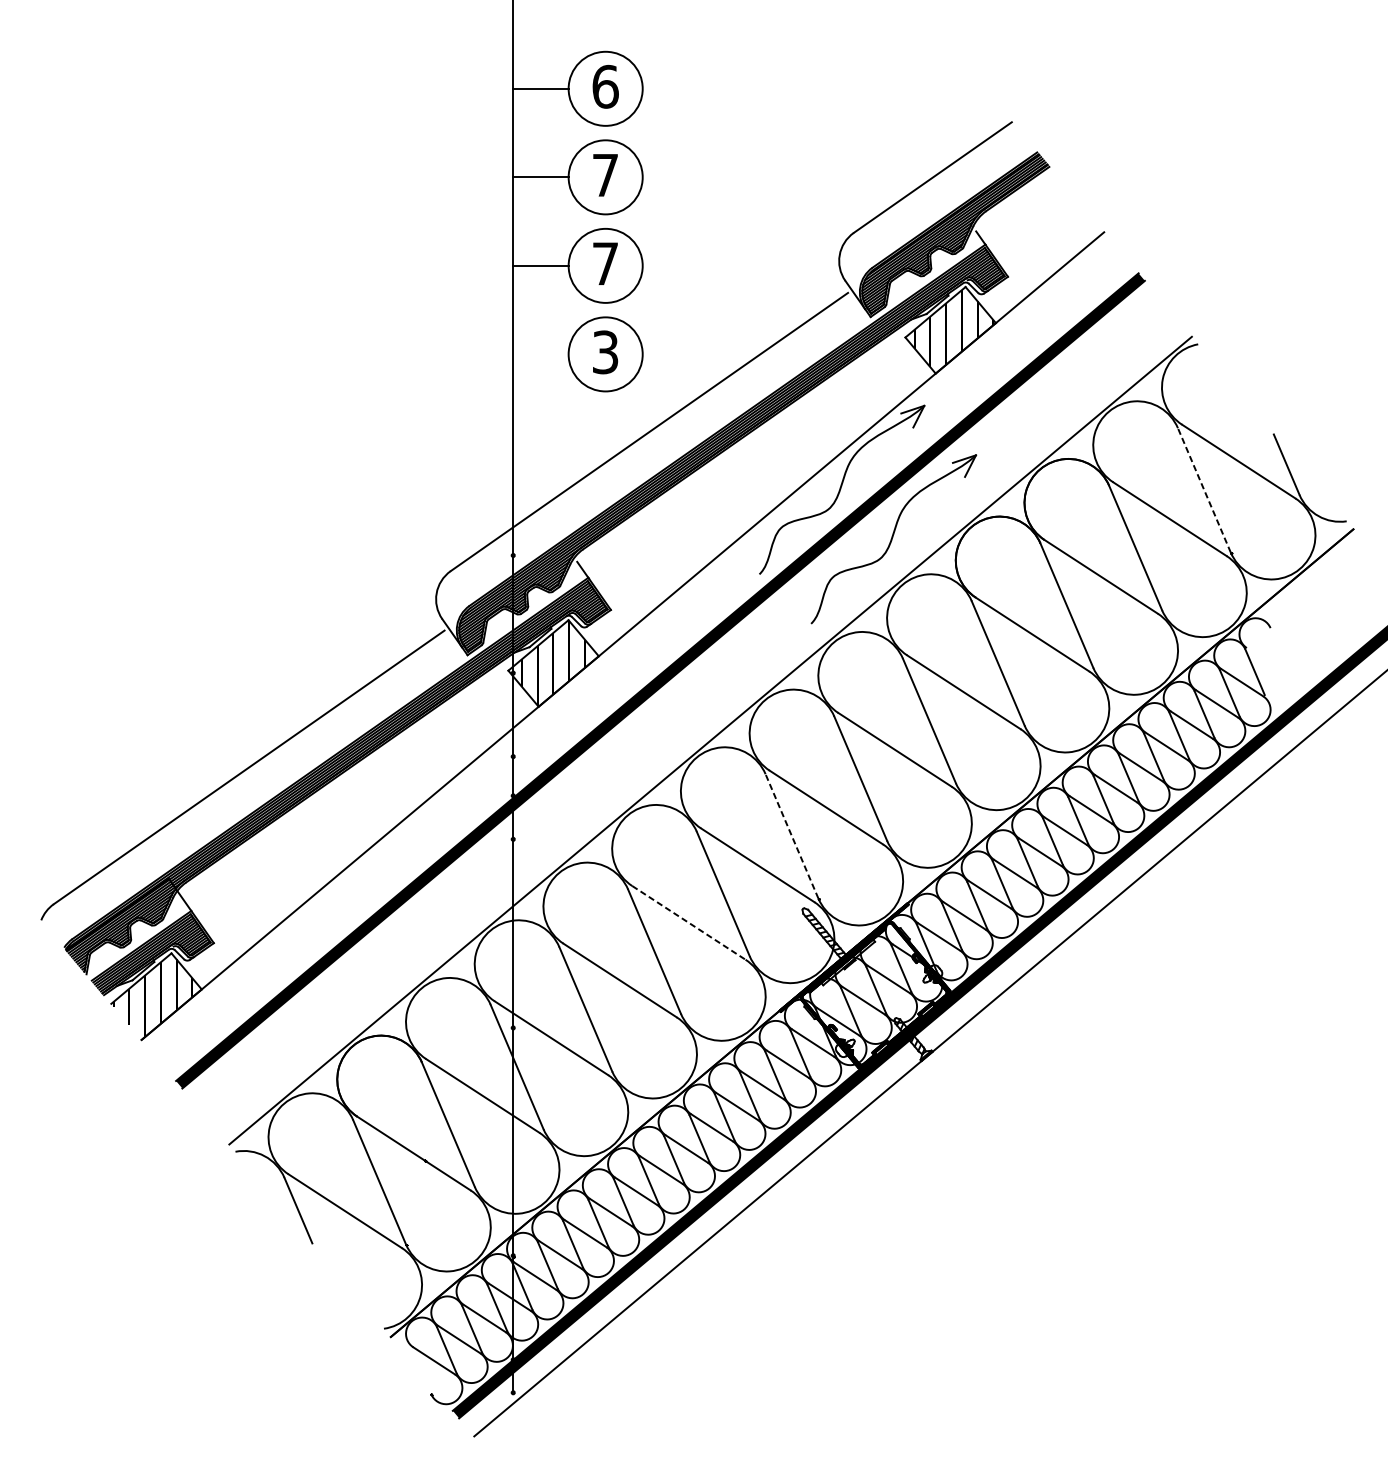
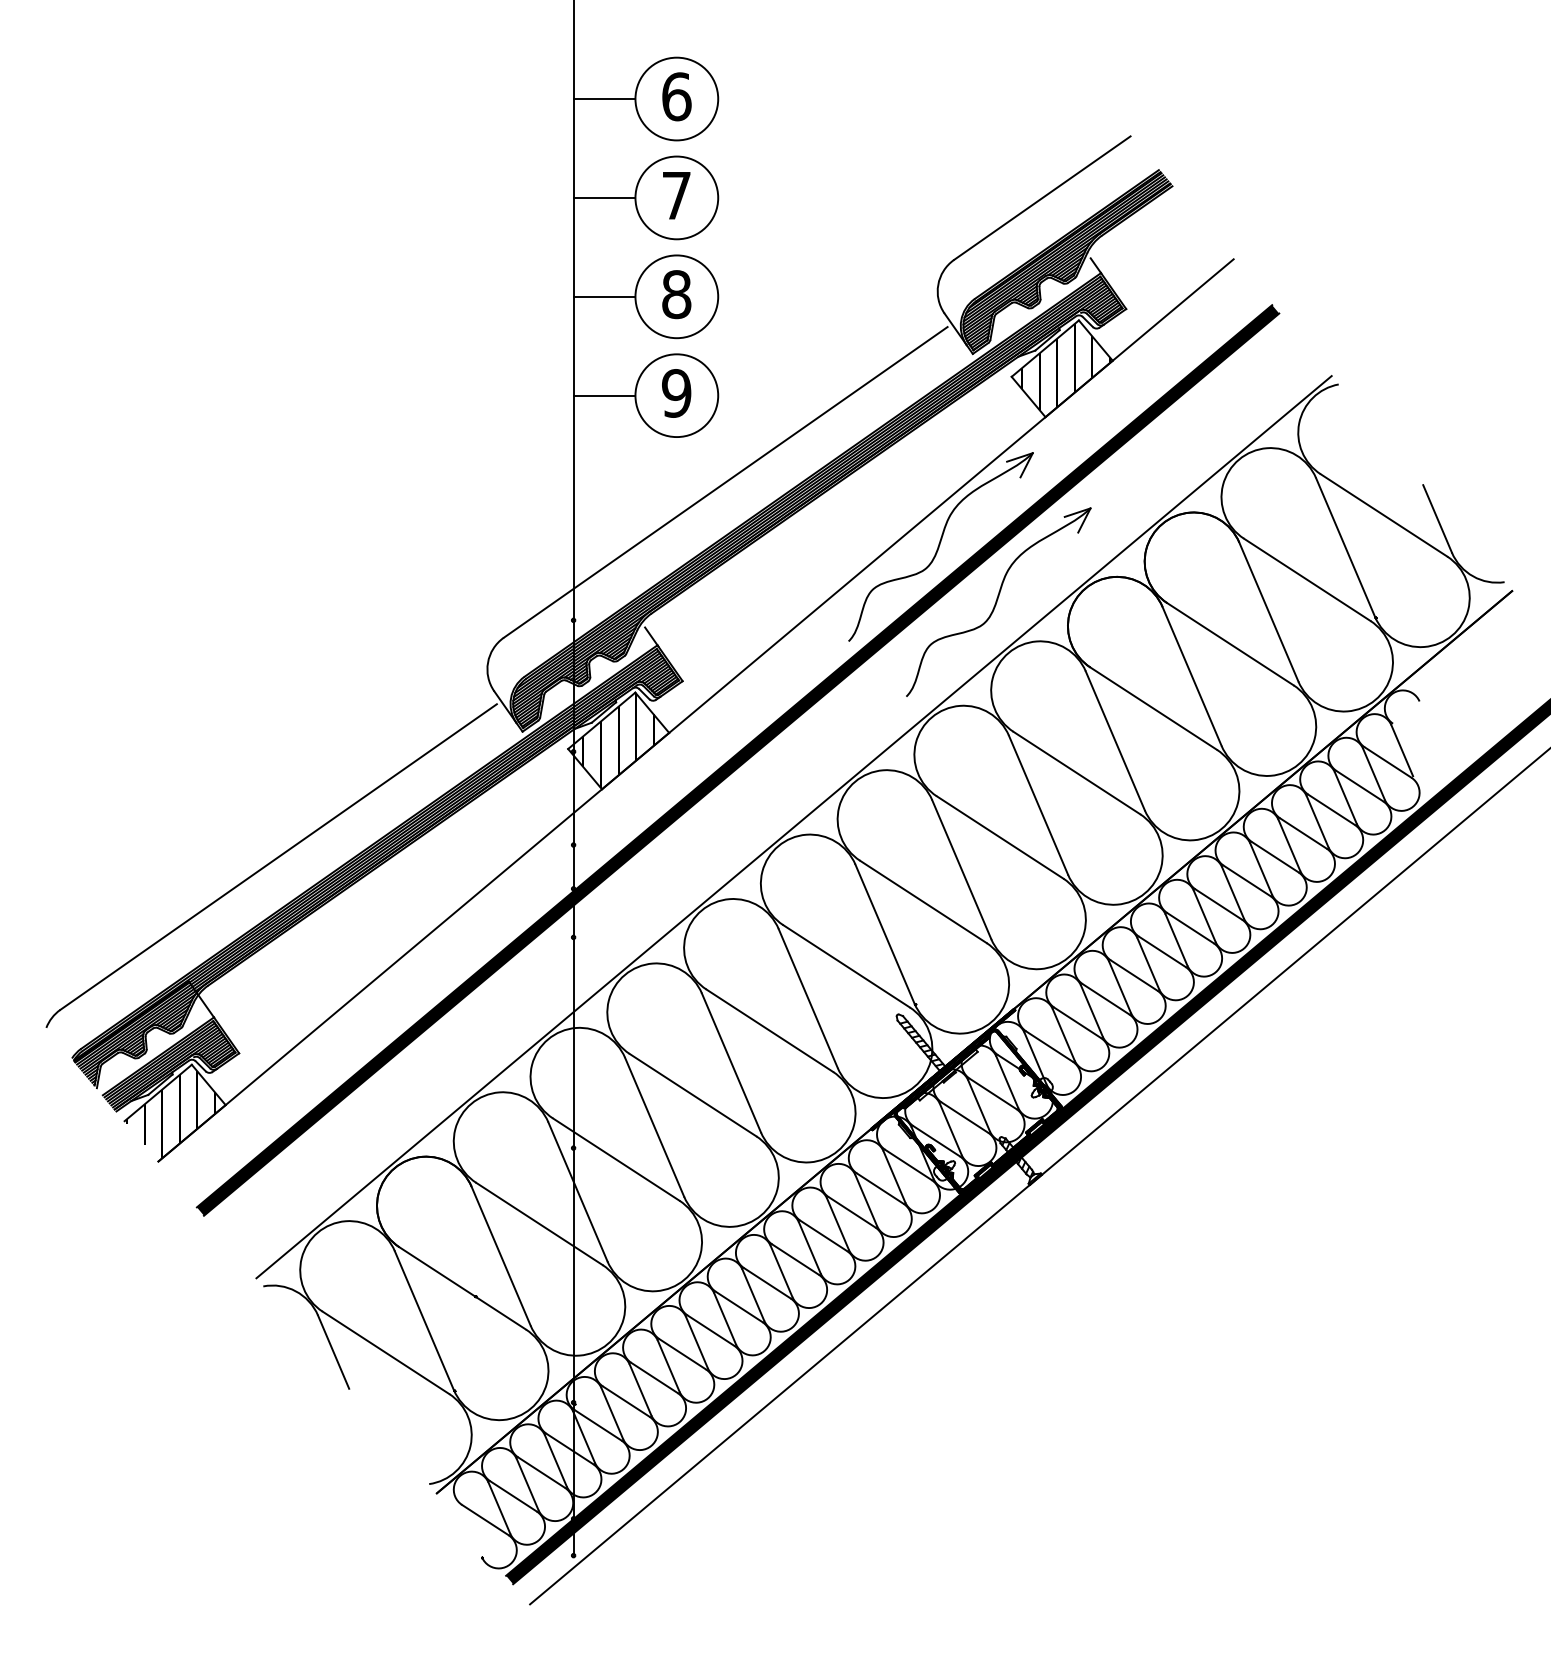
text: (605, 263) -> (676, 294), 7 -> 8
text: (605, 352) -> (676, 393), 3 -> 9
line: (540, 354) -> (604, 395), added
line: (1204, 490) -> (1345, 547), dashed -> solid
line: (791, 835) -> (884, 933), dashed -> solid
line: (689, 923) -> (770, 1031), dashed -> solid

